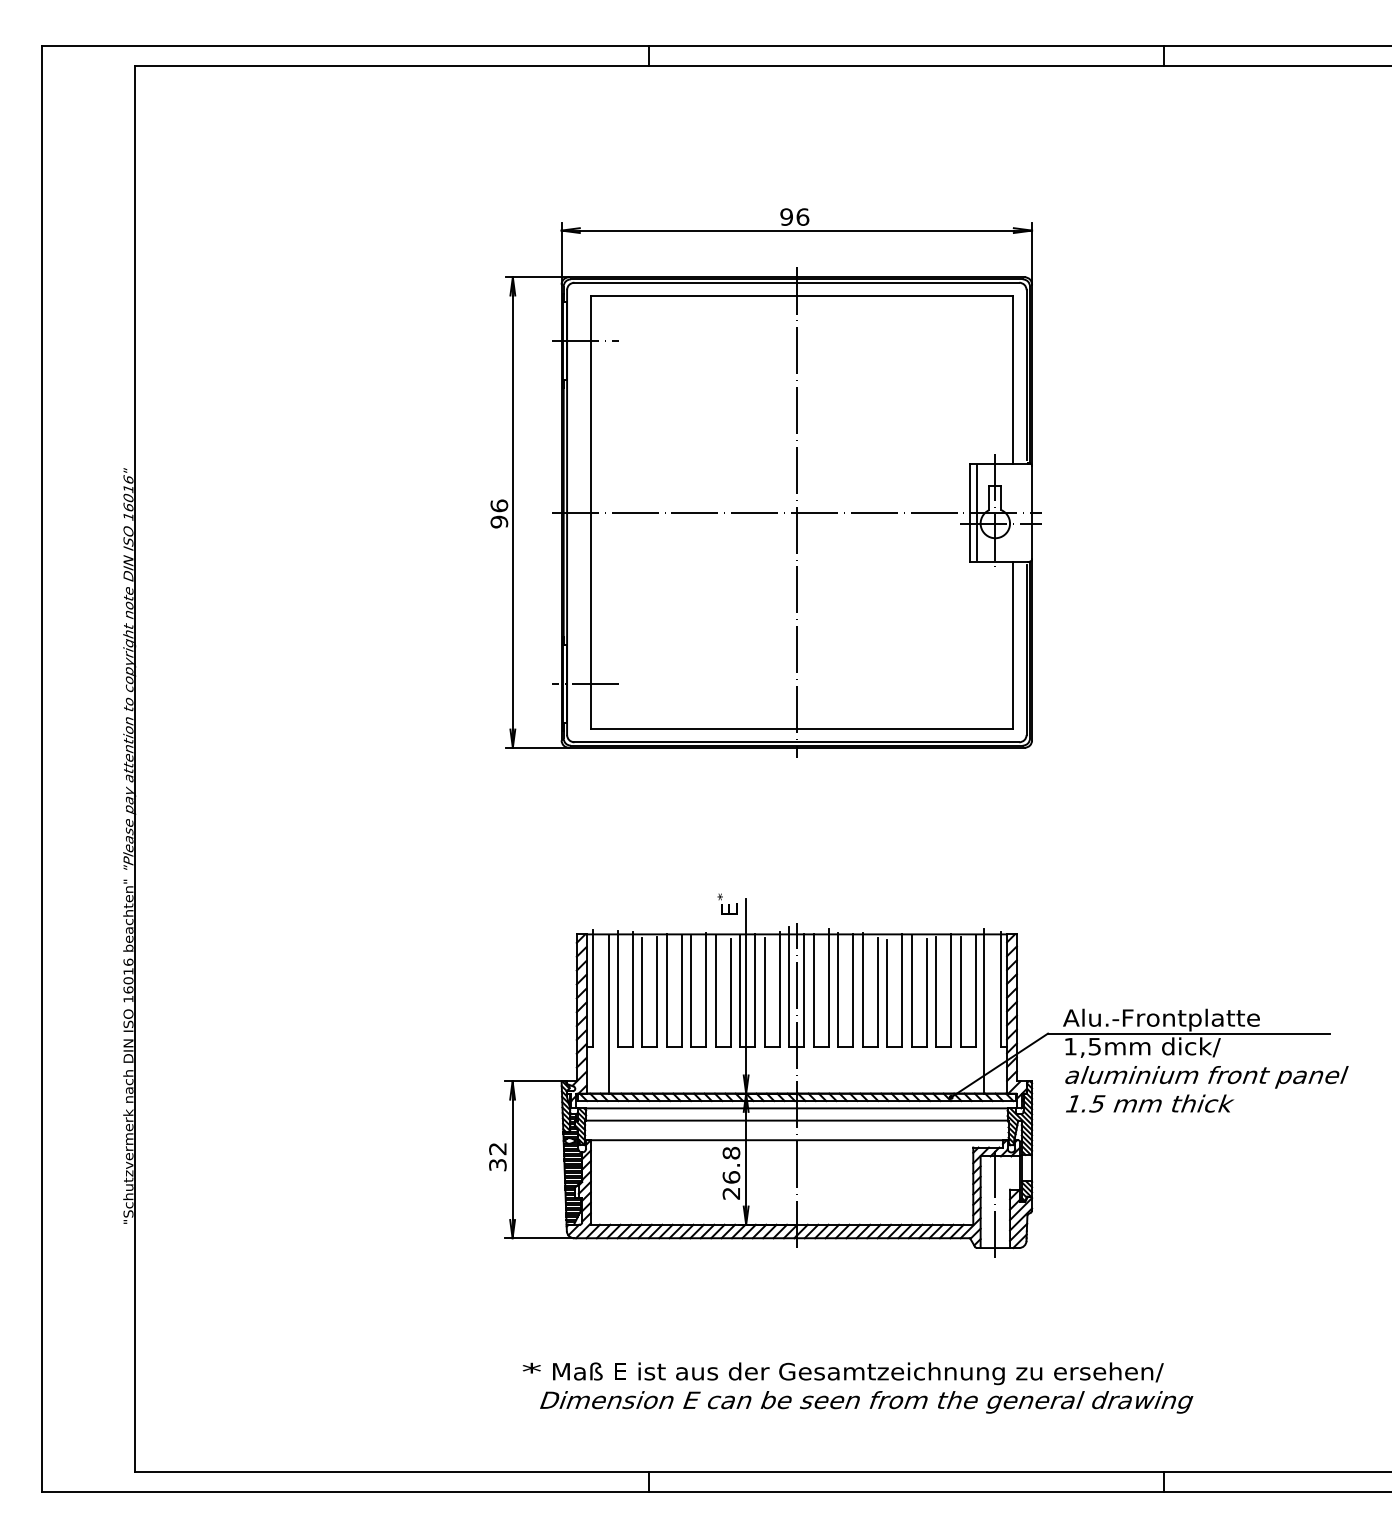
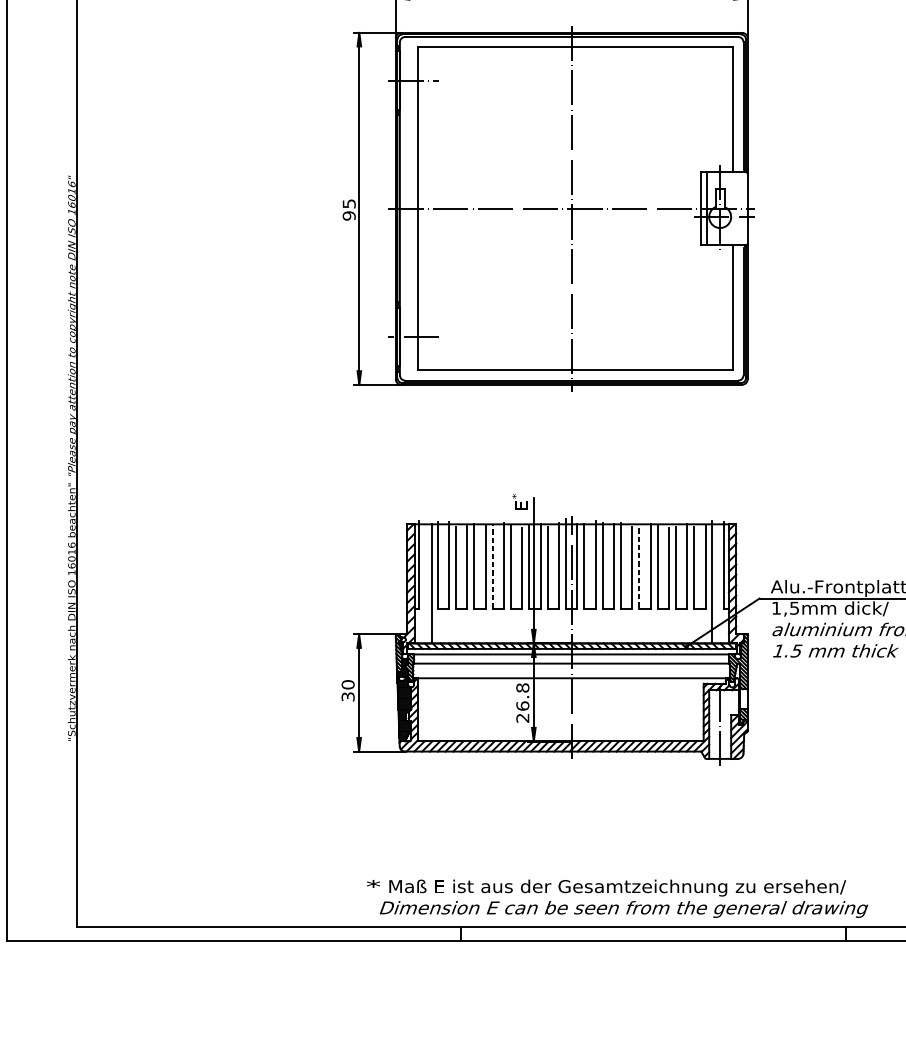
text: (499, 505) -> (349, 203), 96 -> 95
line: (691, 991) -> (492, 567), solid -> dashed
line: (887, 993) -> (639, 568), solid -> dashed
text: (497, 1148) -> (347, 684), 32 -> 30
text: (857, 1387) -> (617, 898), moved

